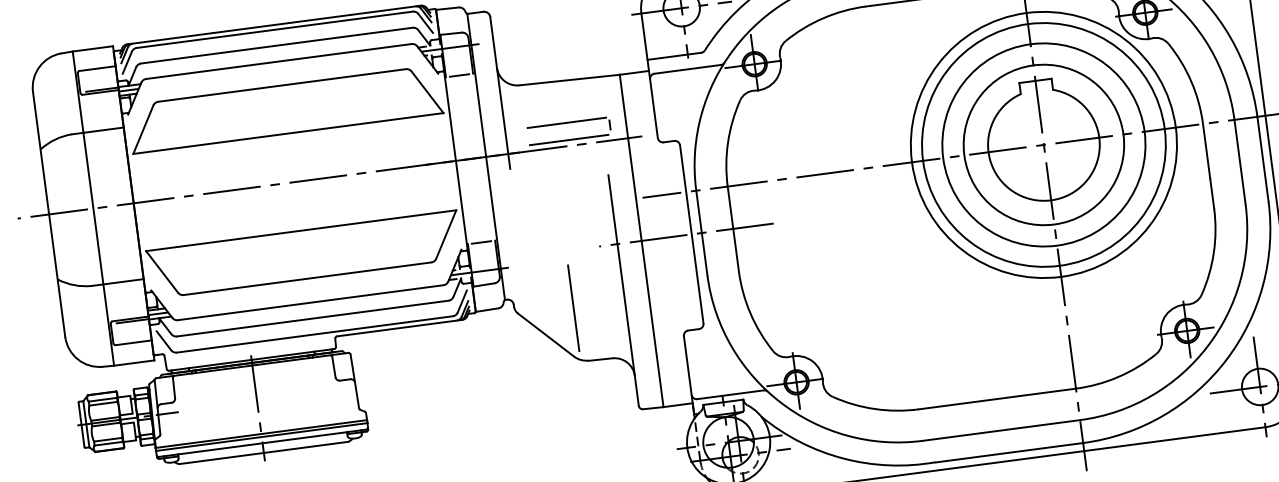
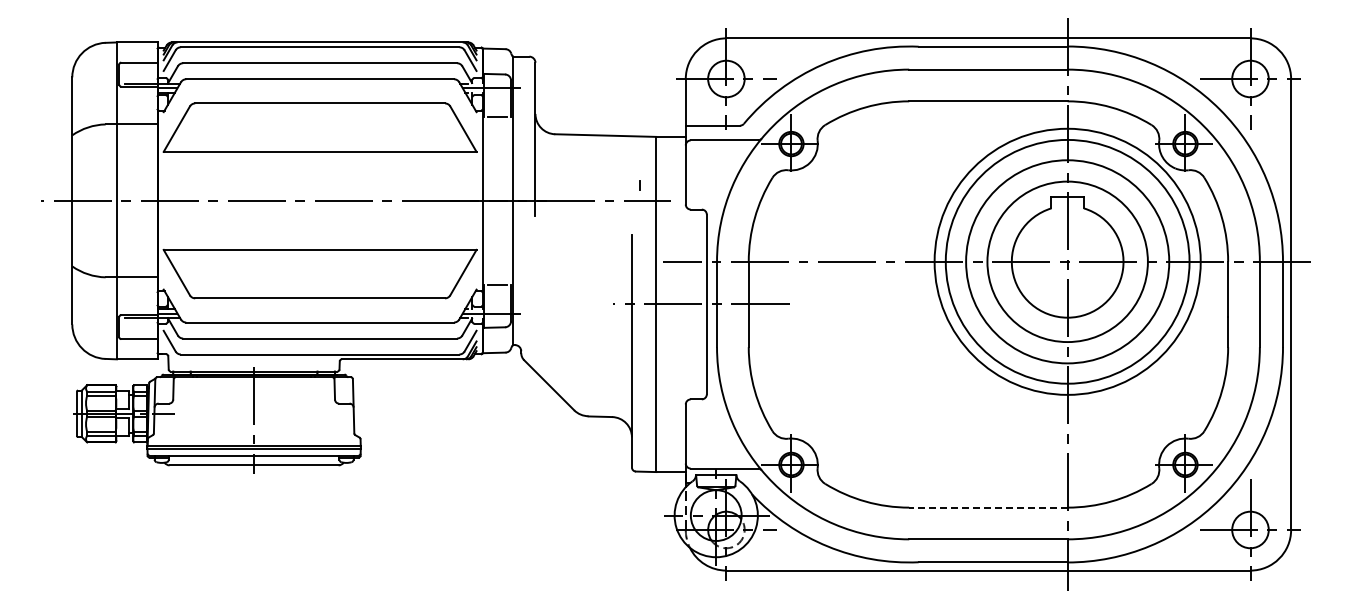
line: (566, 122) -> (597, 177), removed
line: (568, 139) -> (597, 194), removed
line: (574, 308) -> (580, 362), removed
line: (996, 398) -> (987, 507), solid -> dashed

